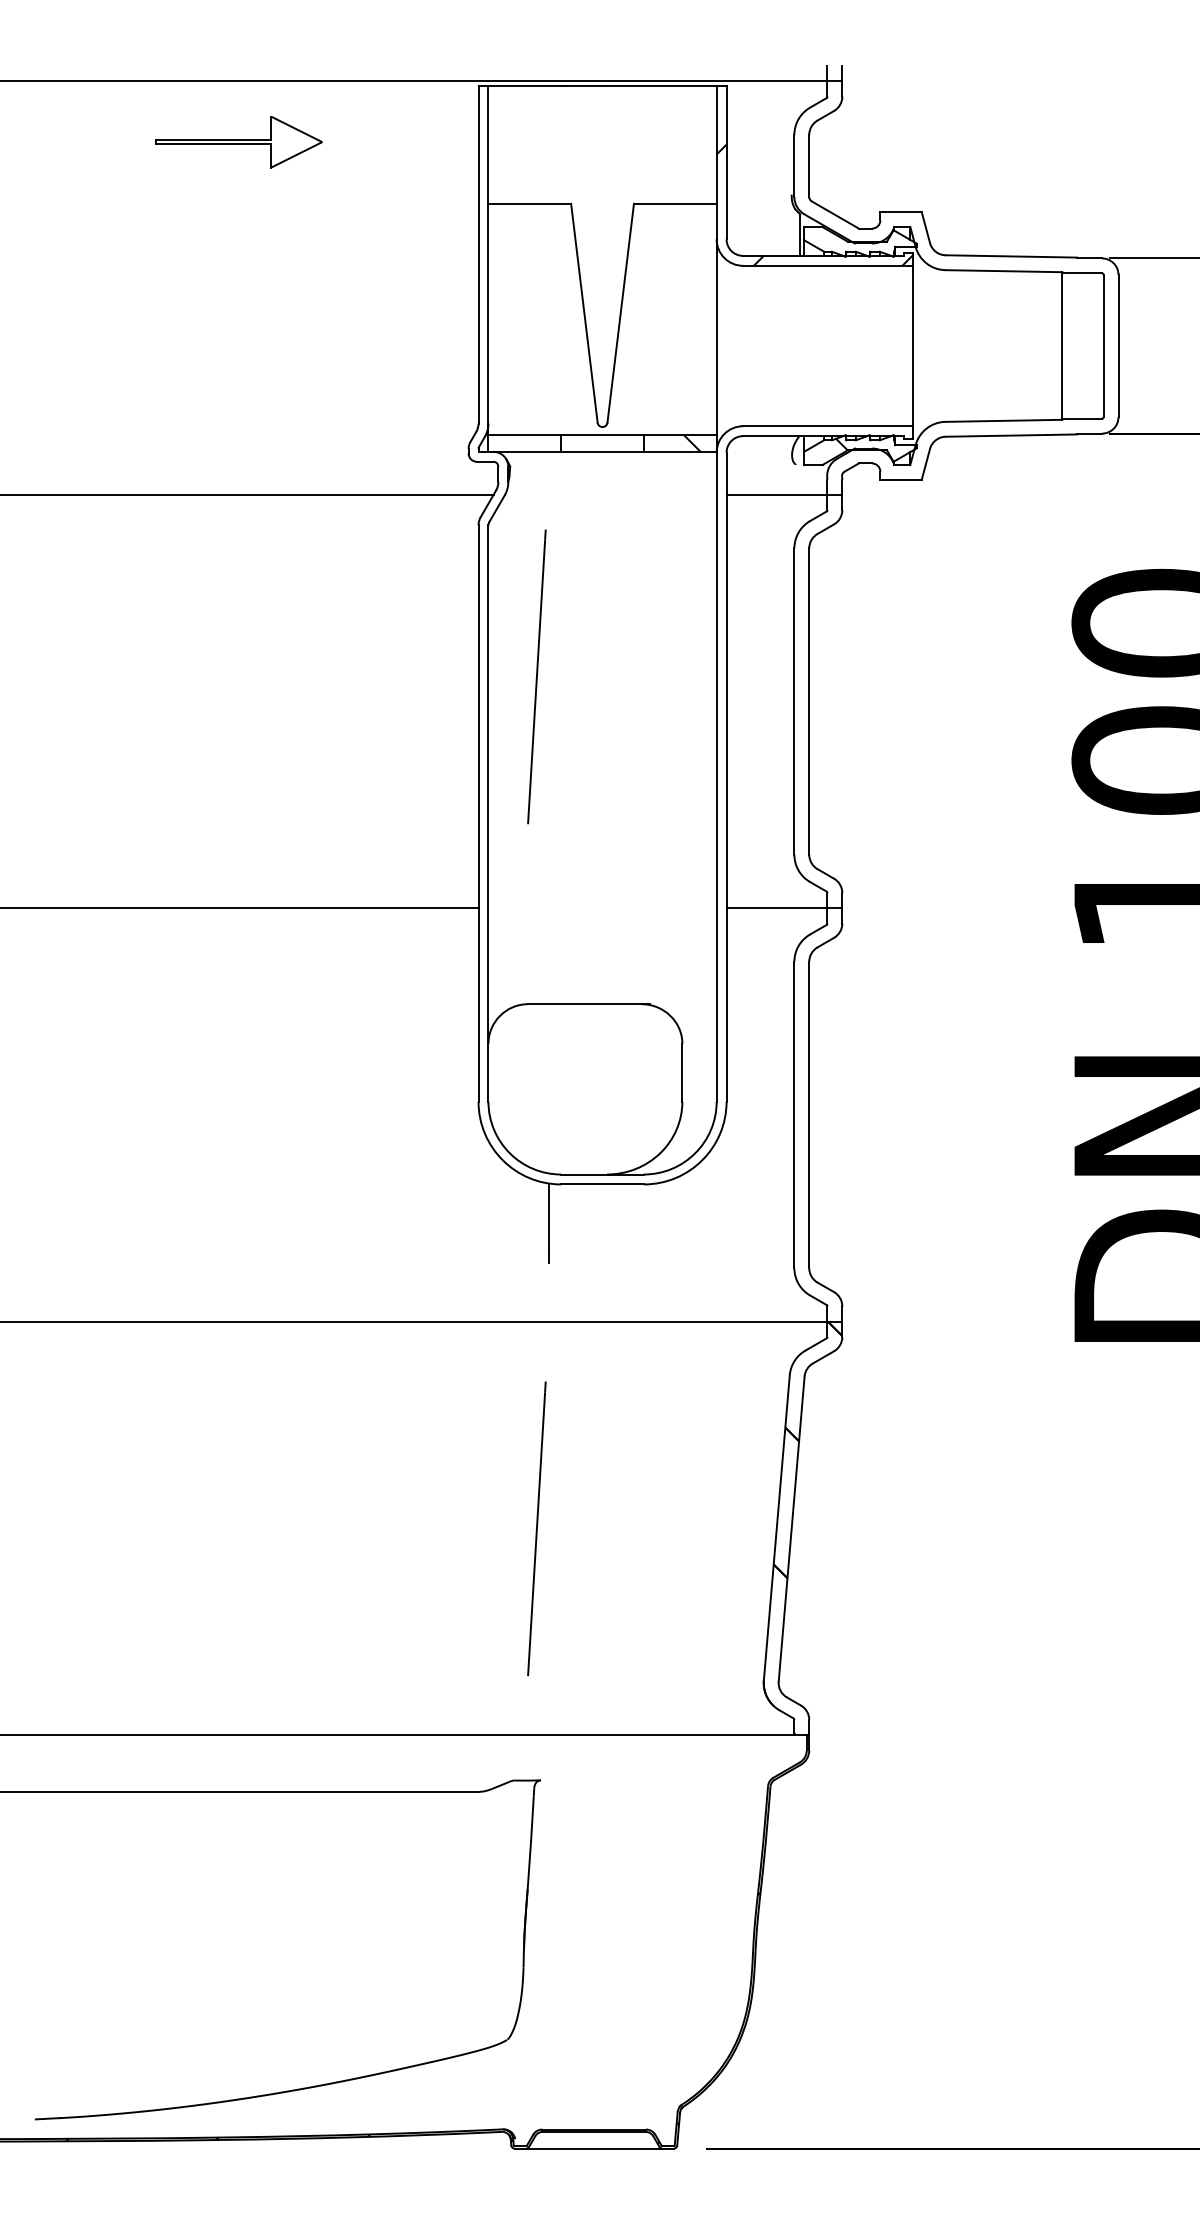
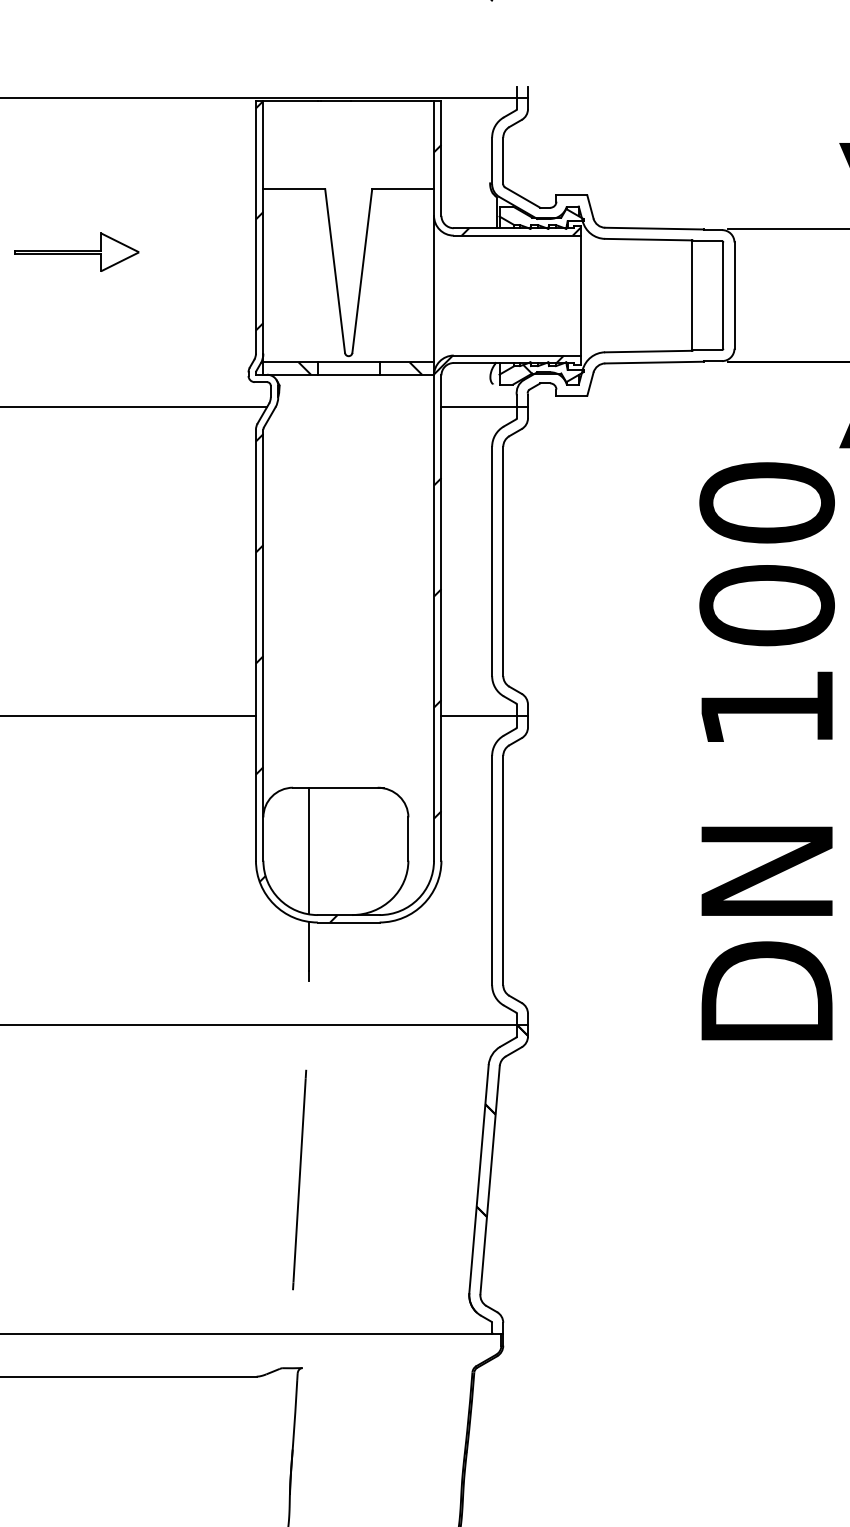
part: (238, 142) -> (76, 252), moved
hatch: (543, 443) -> (304, 368), added
hatch: (684, 635) -> (409, 512), added
line: (536, 676) -> (299, 542), removed
line: (549, 1088) -> (309, 850), added

